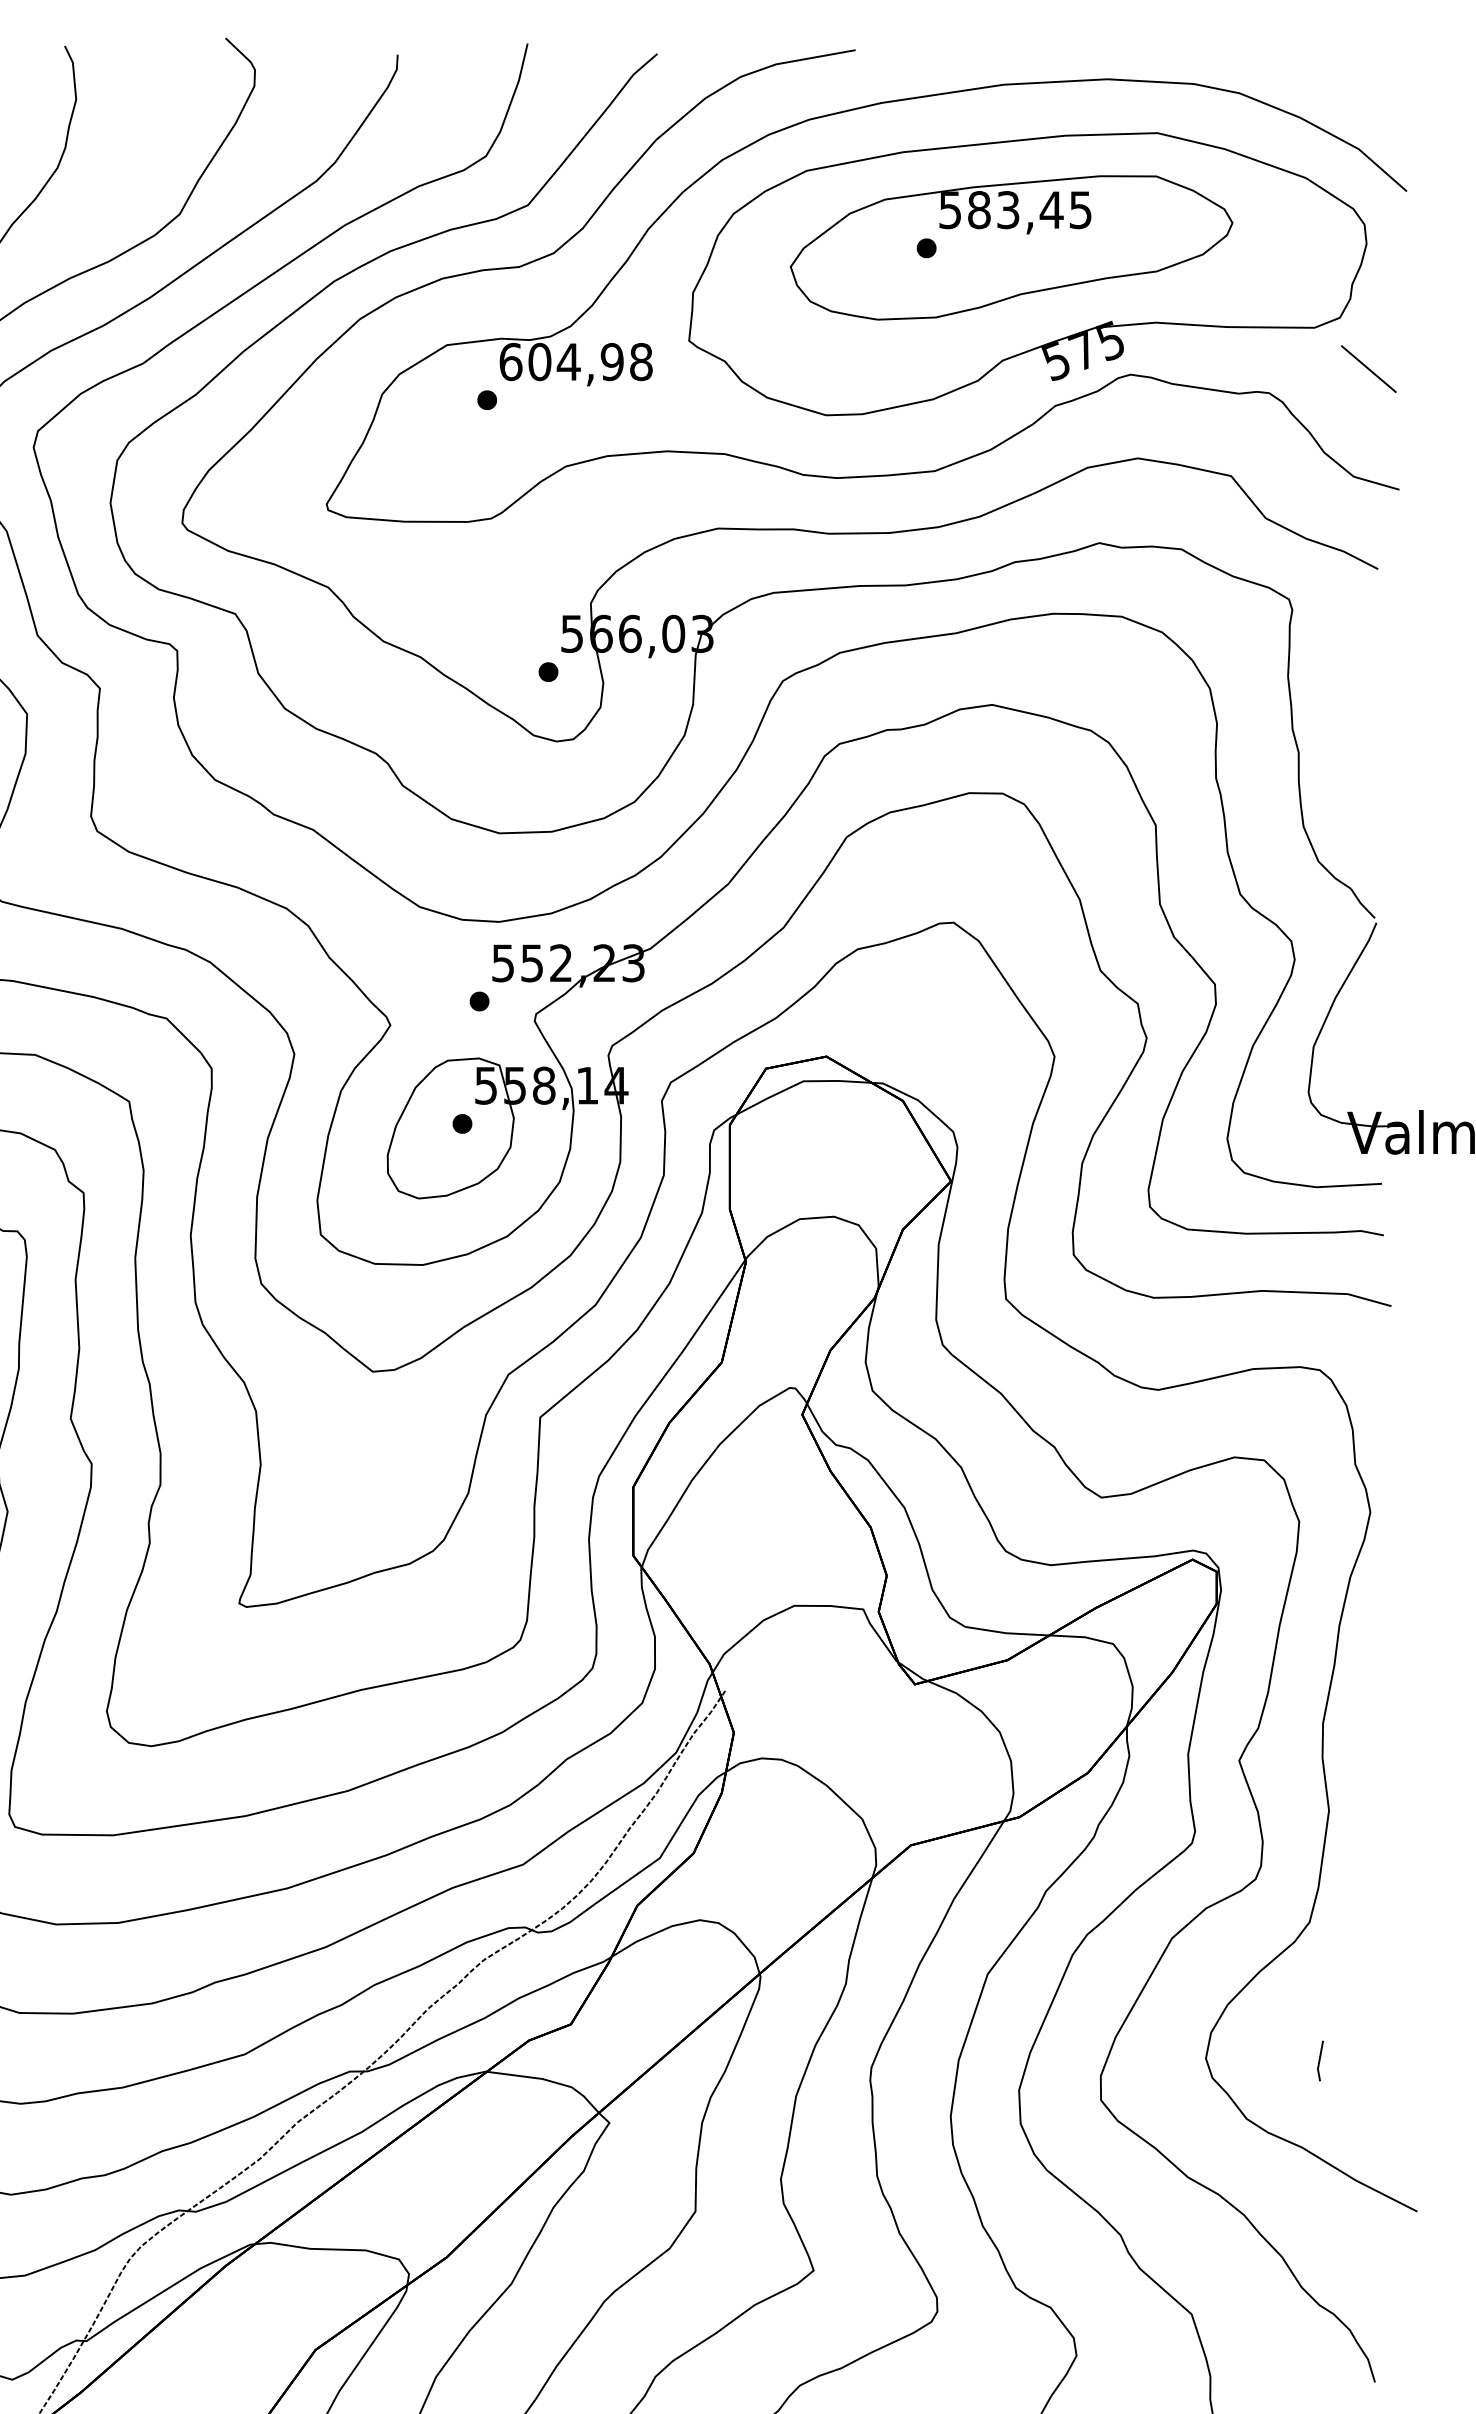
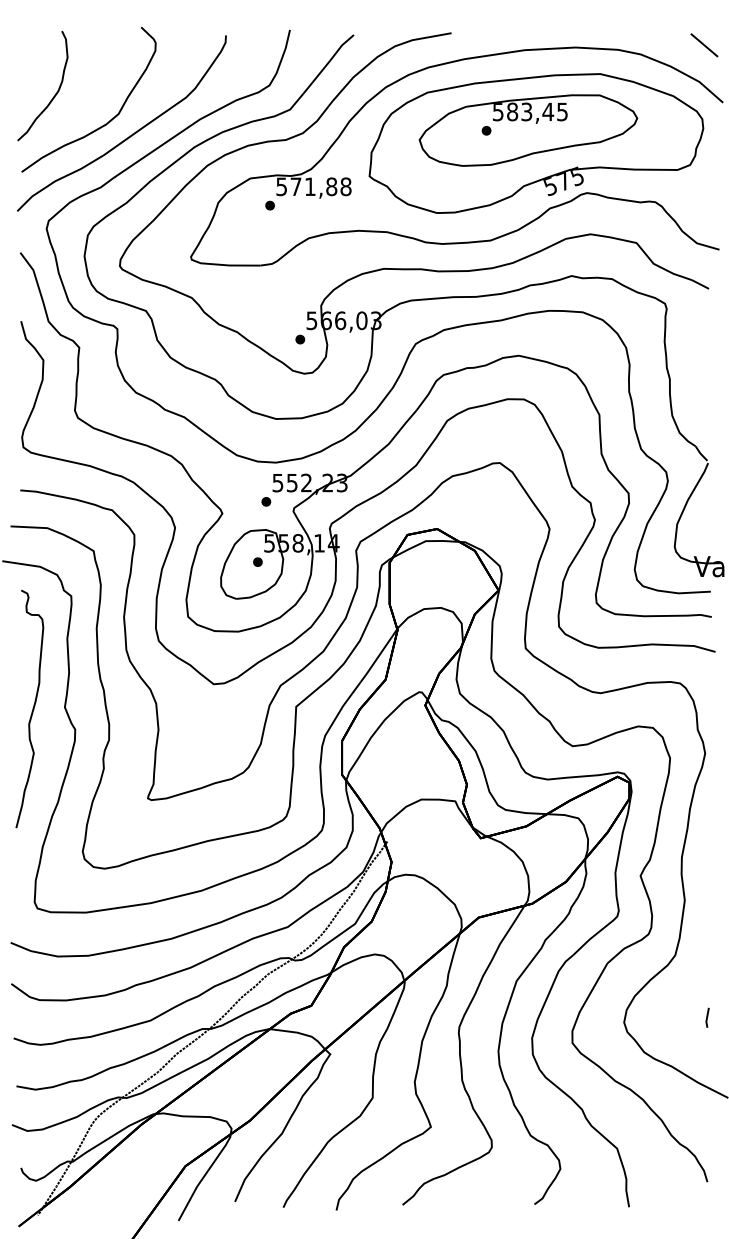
text: (561, 361) -> (306, 186), 604,98 -> 571,88
line: (1368, 369) -> (704, 45), moved
line: (1320, 2060) -> (707, 1017), moved

